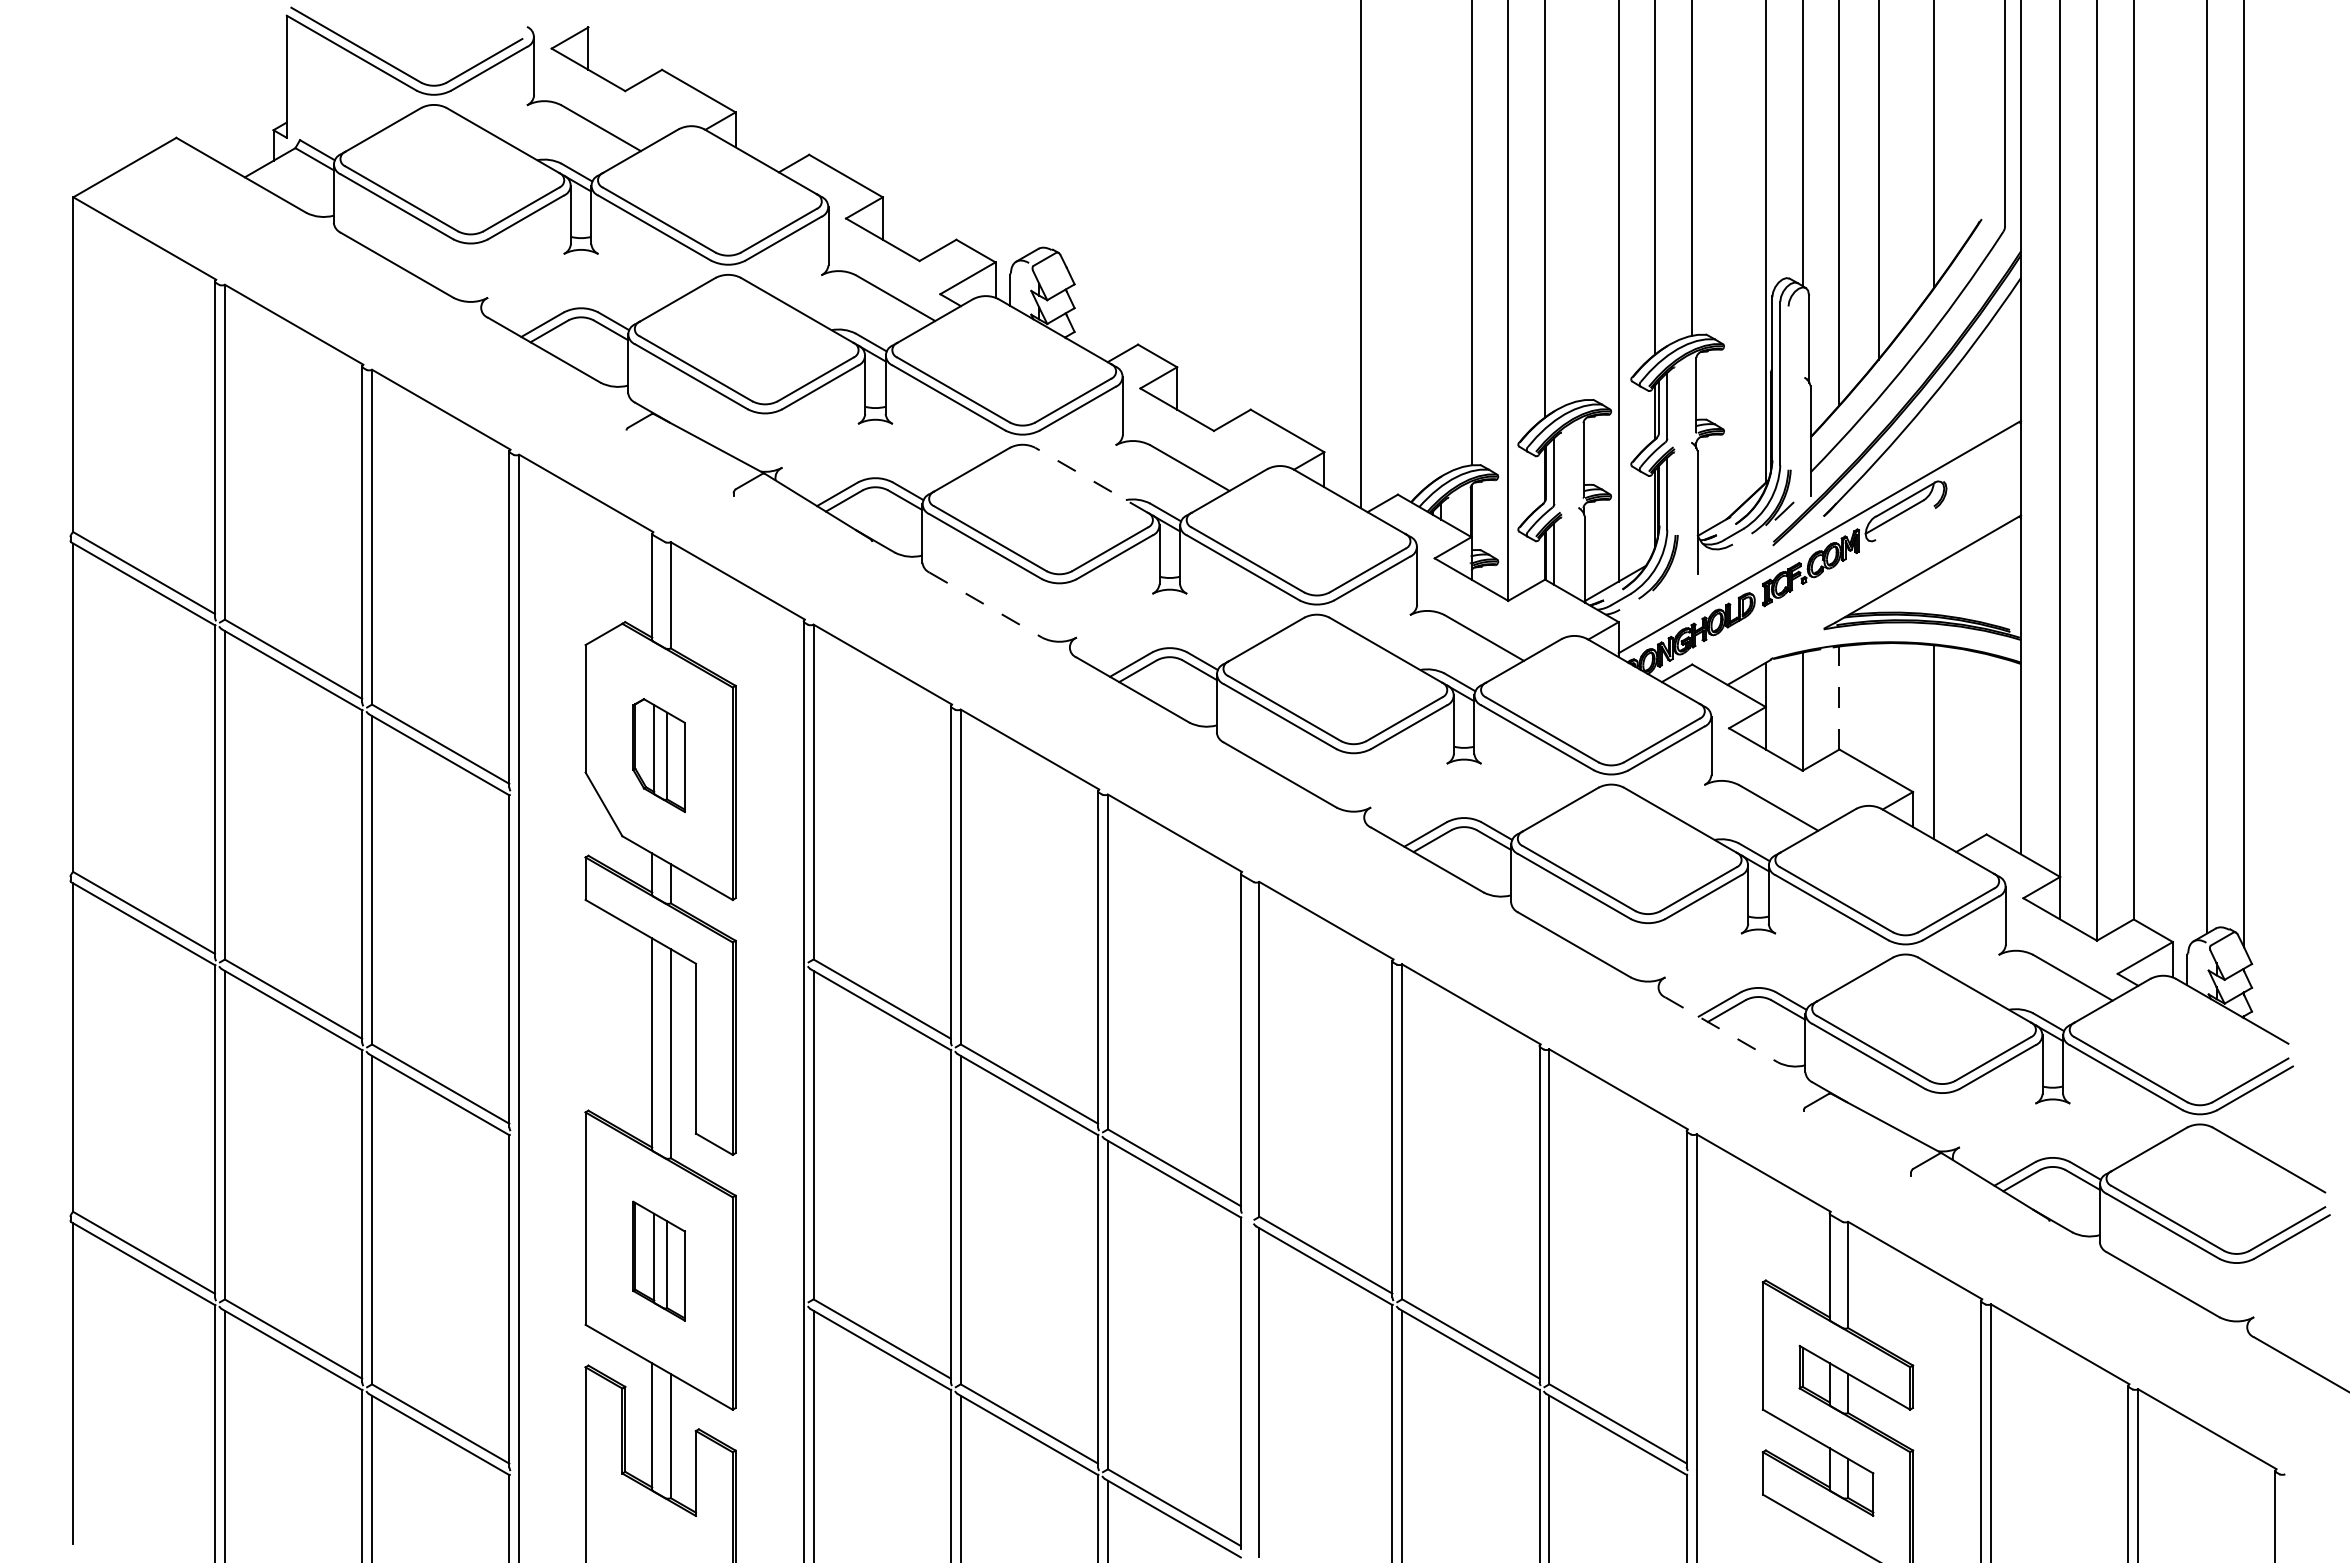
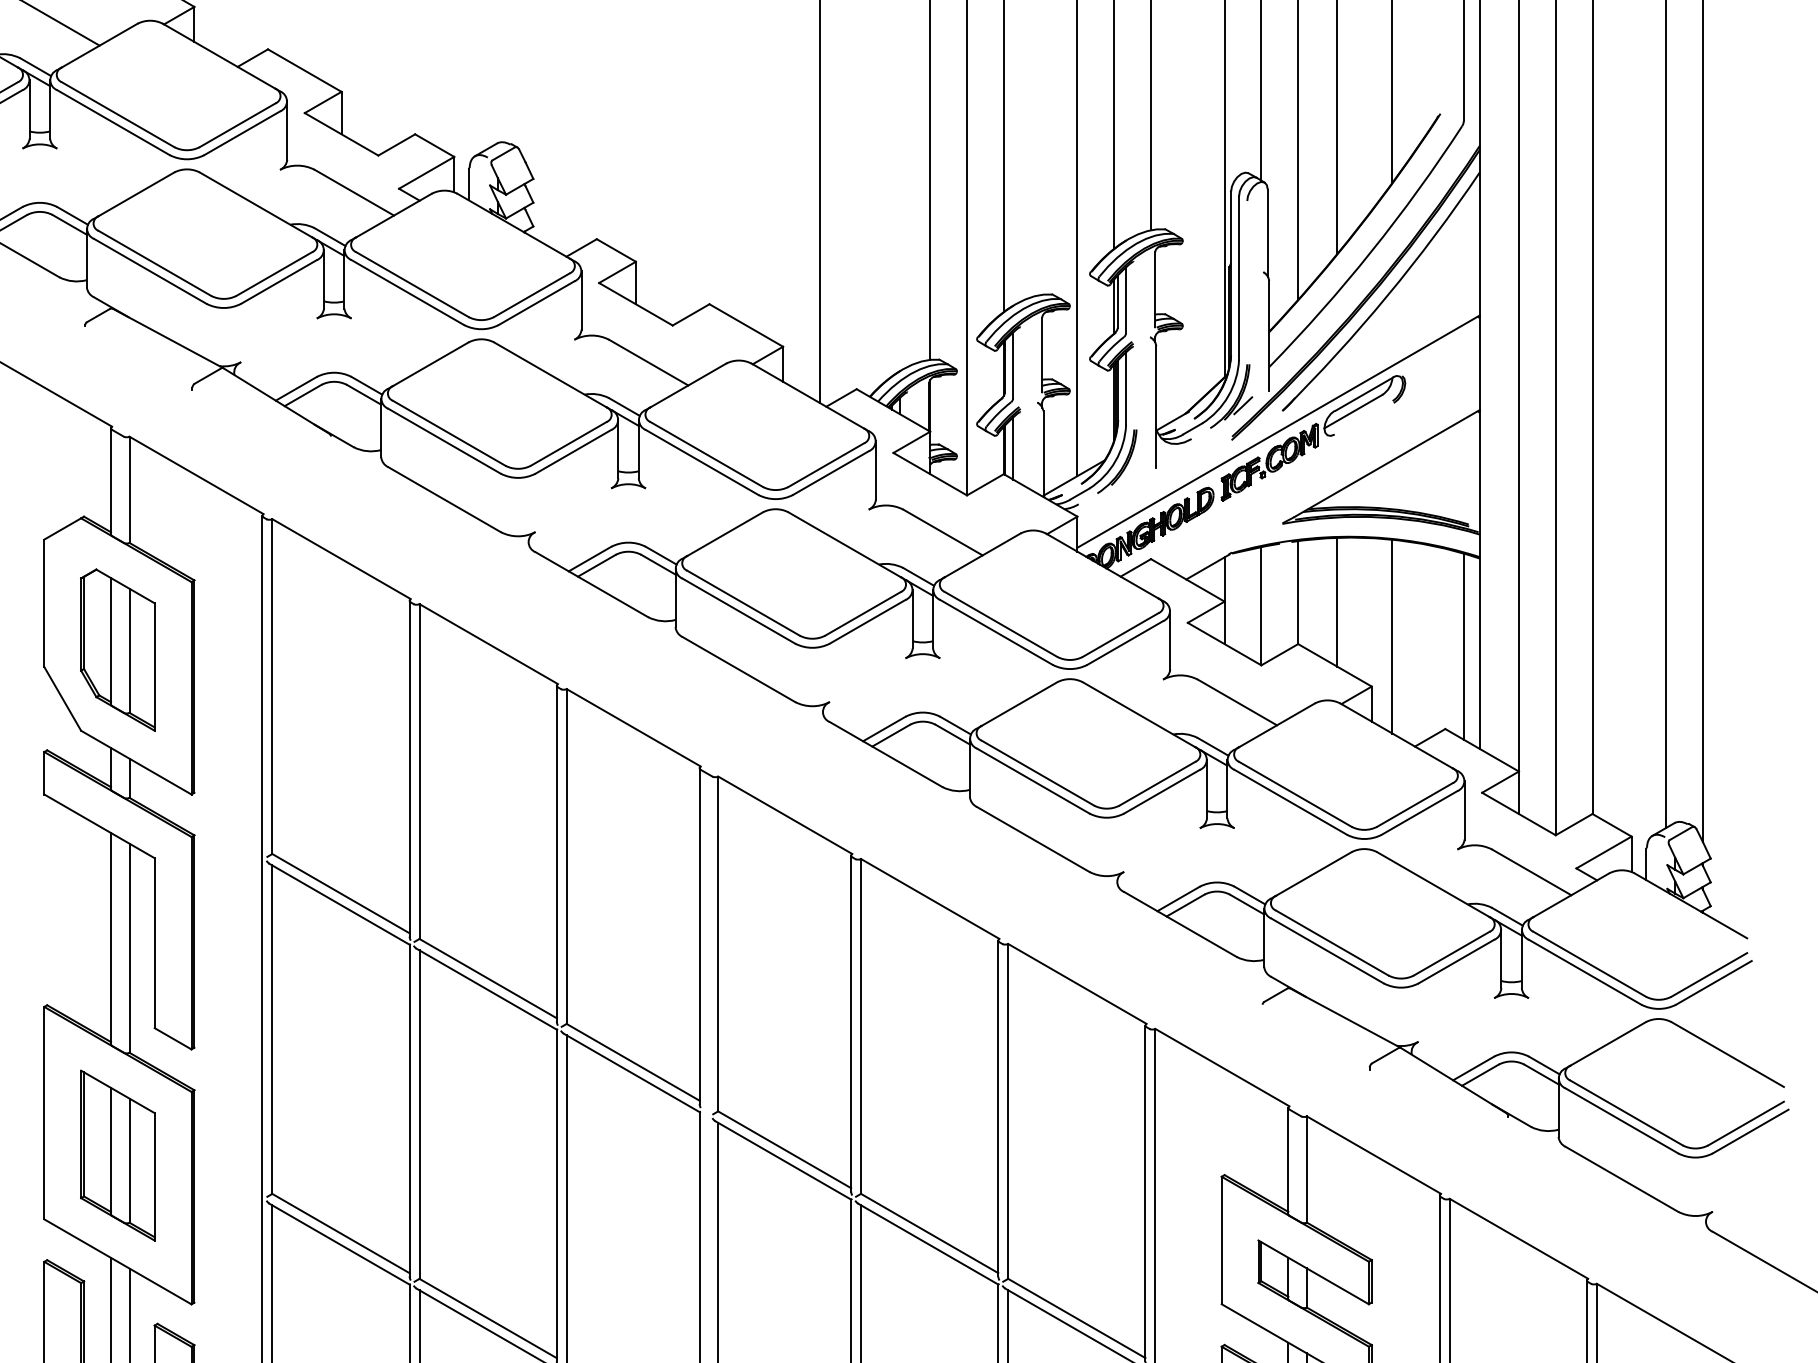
line: (1091, 480) -> (550, 375), dashed -> solid
line: (985, 605) -> (444, 500), dashed -> solid
line: (1839, 697) -> (1298, 592), dashed -> solid
line: (1878, 707) -> (1337, 602), added
line: (2005, 751) -> (1464, 646), added
part: (658, 755) -> (117, 650), size x1.43
line: (1721, 1029) -> (1180, 924), dashed -> solid
part: (658, 1261) -> (117, 1156), size x1.43

